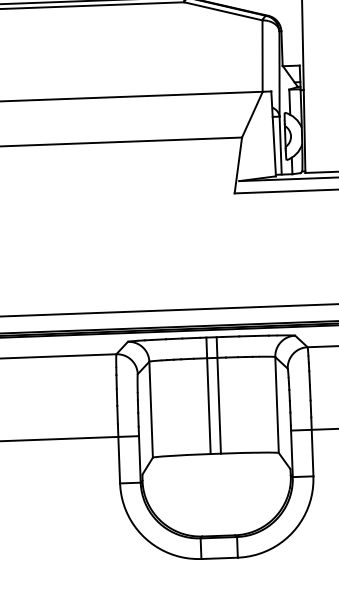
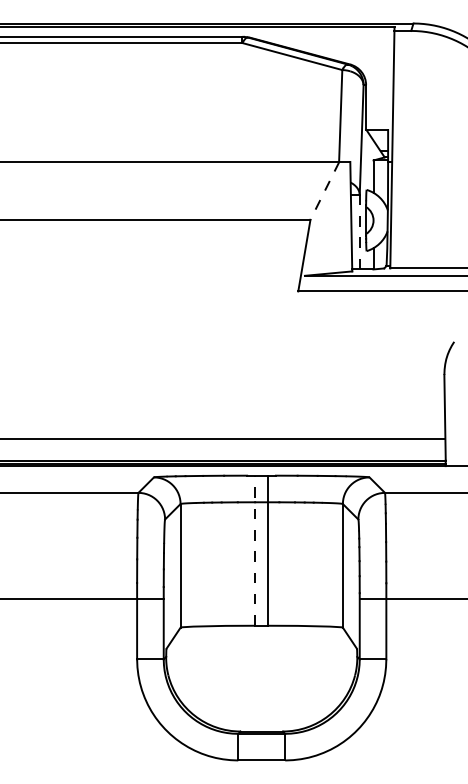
line: (252, 115) -> (324, 191), solid -> dashed
line: (280, 145) -> (359, 232), solid -> dashed
line: (208, 395) -> (255, 550), solid -> dashed

